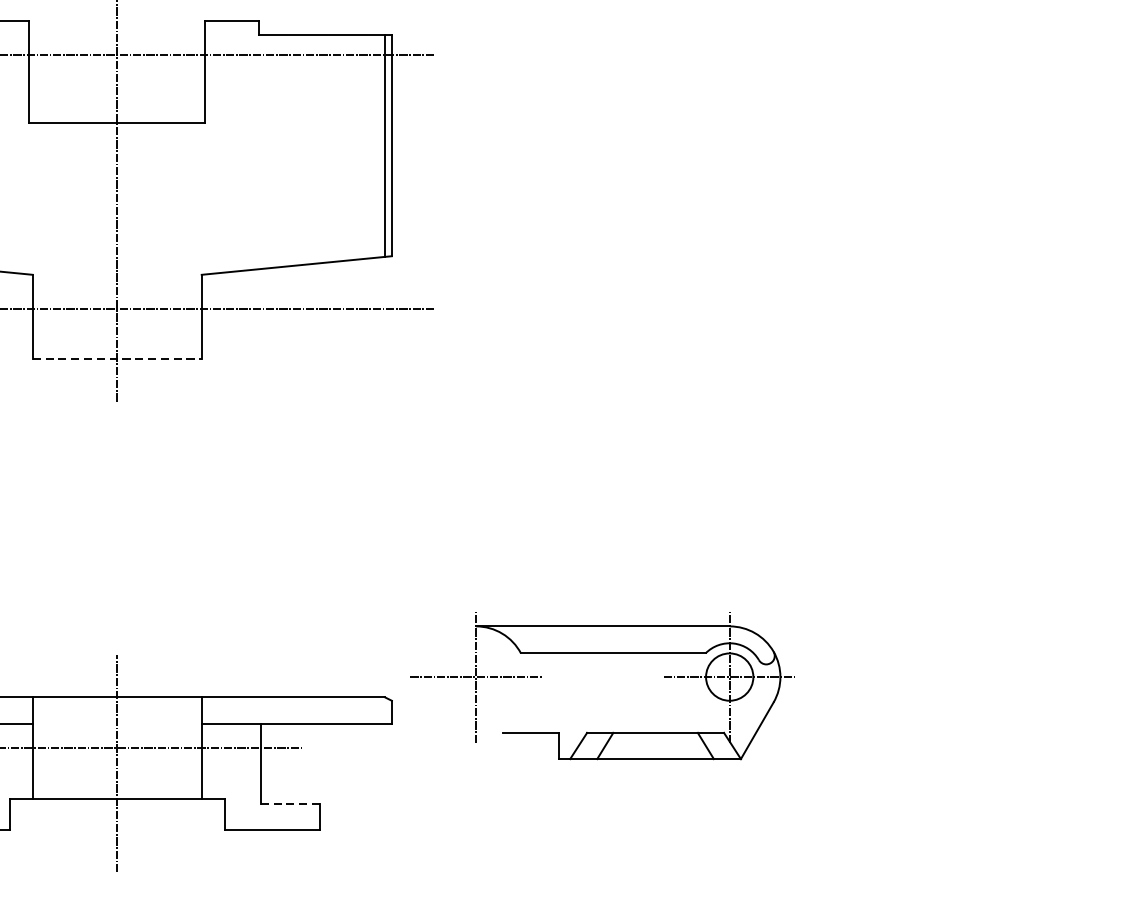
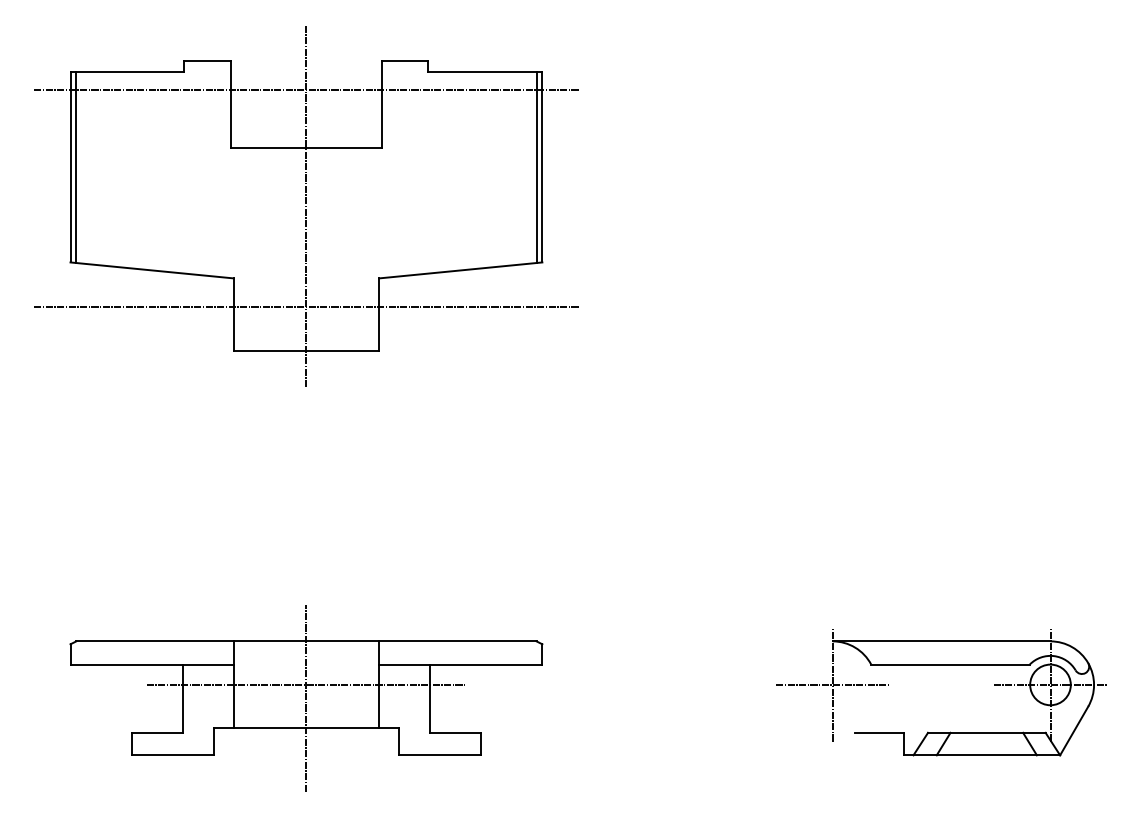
line: (117, 359) -> (306, 351), dashed -> solid
part: (602, 654) -> (941, 665), moved
line: (289, 803) -> (454, 732), dashed -> solid

